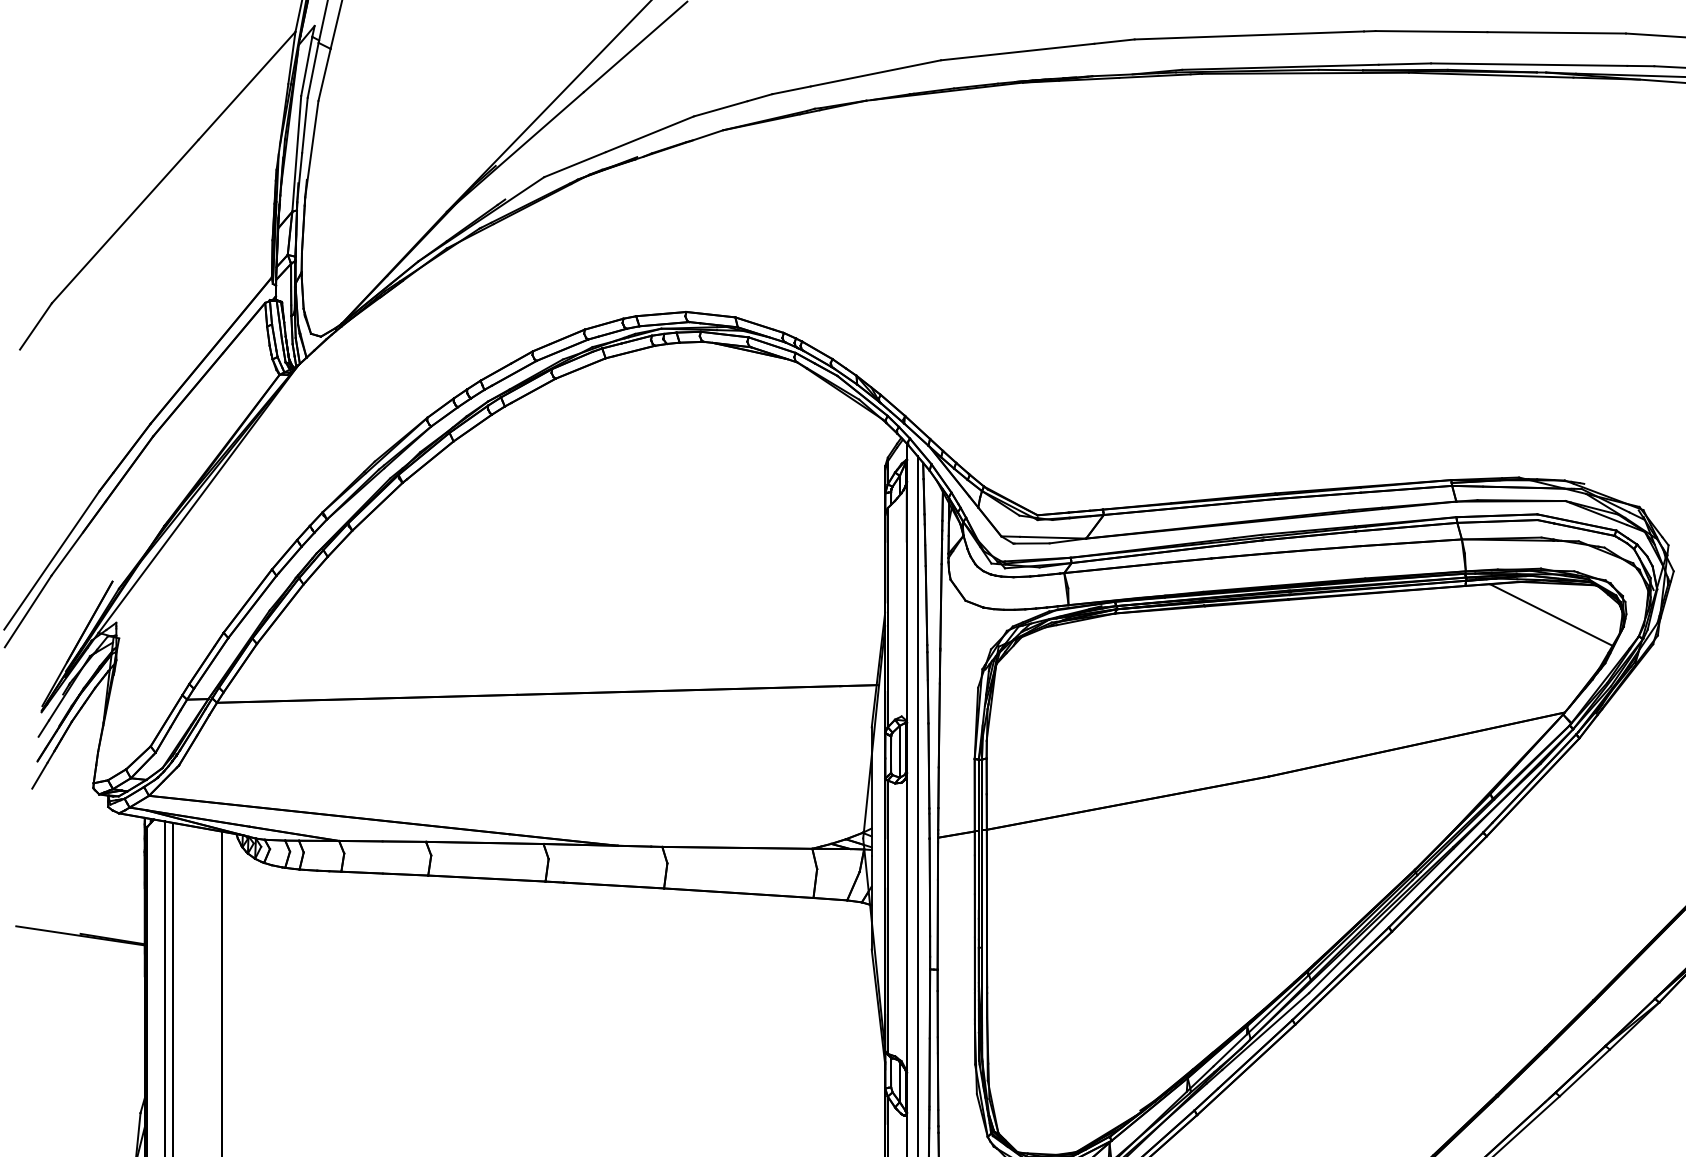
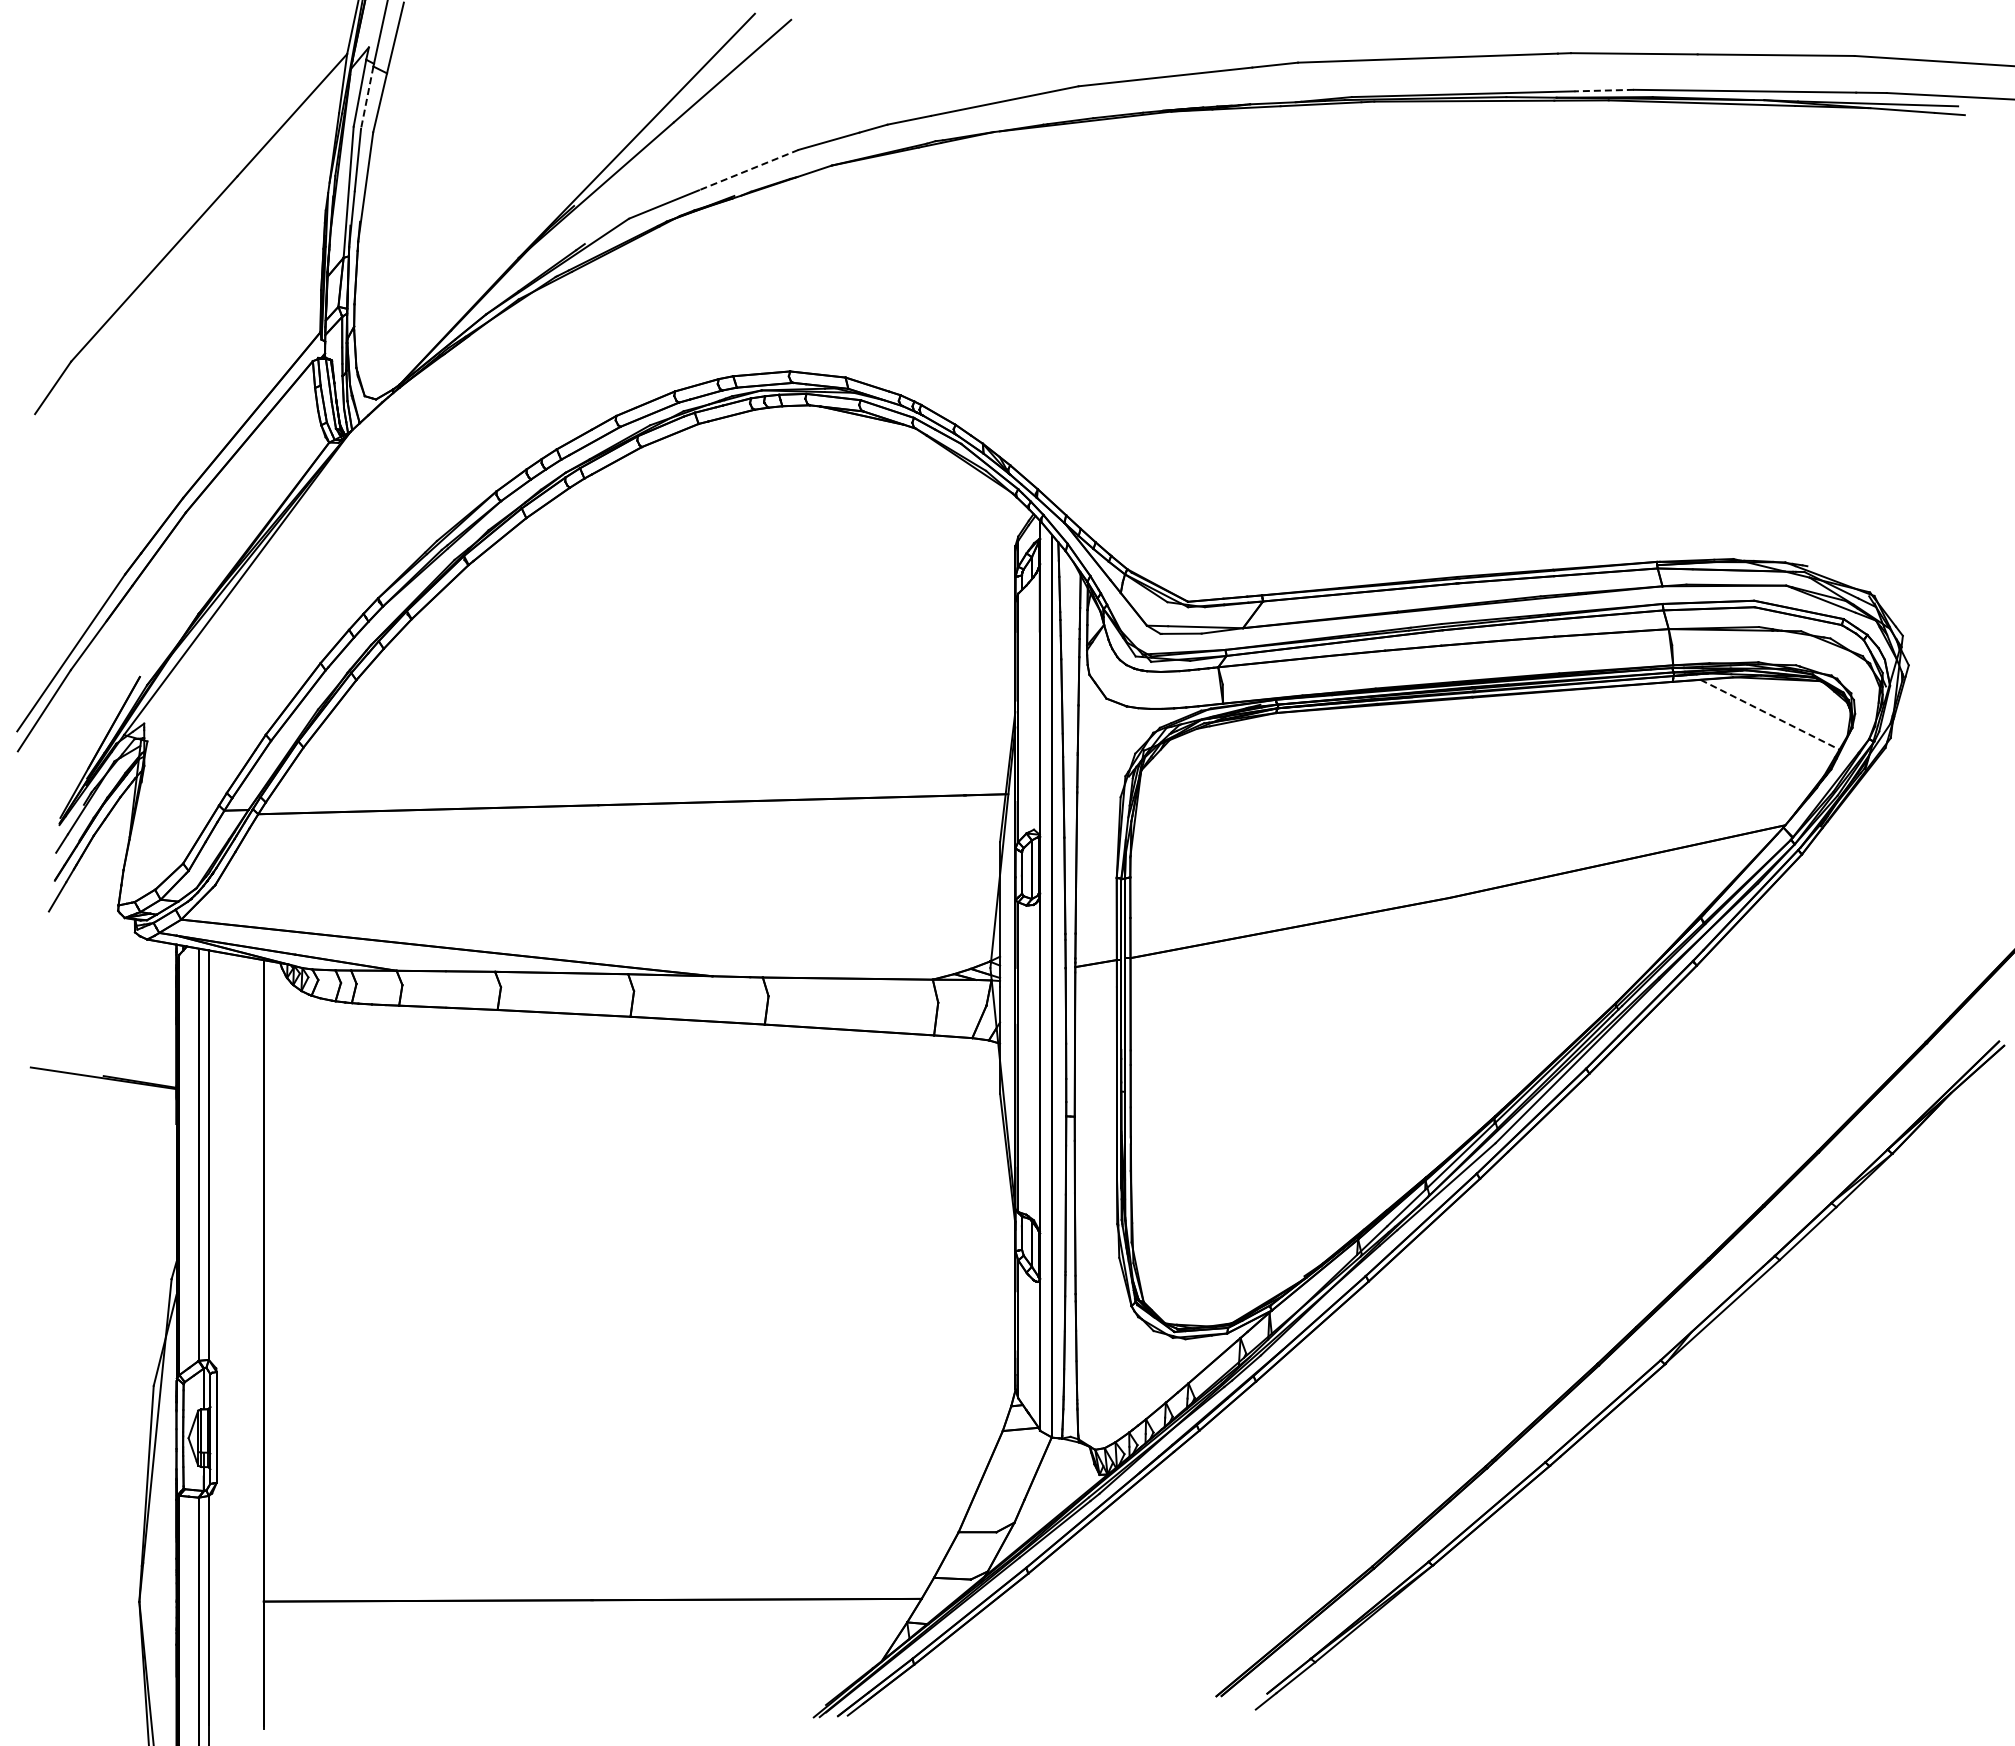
line: (1405, 64) -> (1604, 90), solid -> dashed
line: (313, 70) -> (367, 97), solid -> dashed
line: (649, 134) -> (748, 170), solid -> dashed
line: (1551, 615) -> (1770, 715), solid -> dashed

